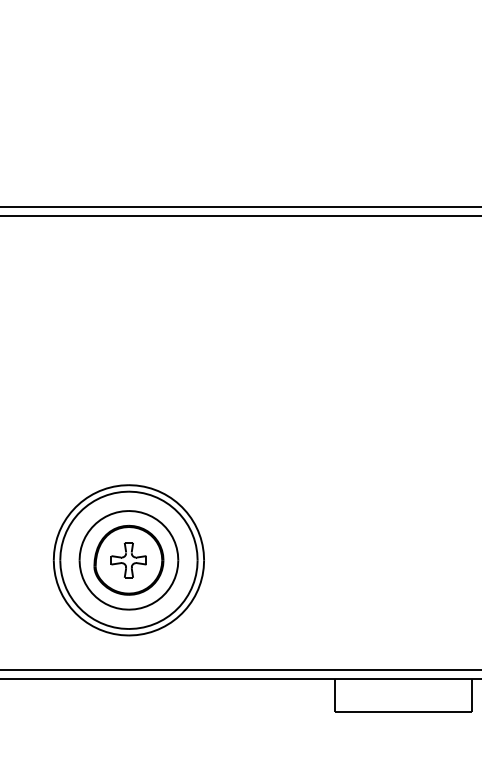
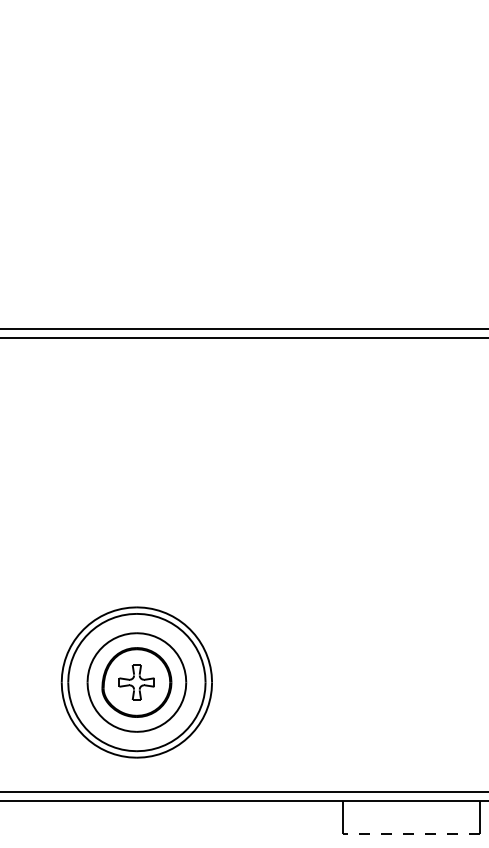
line: (403, 711) -> (411, 833), solid -> dashed

